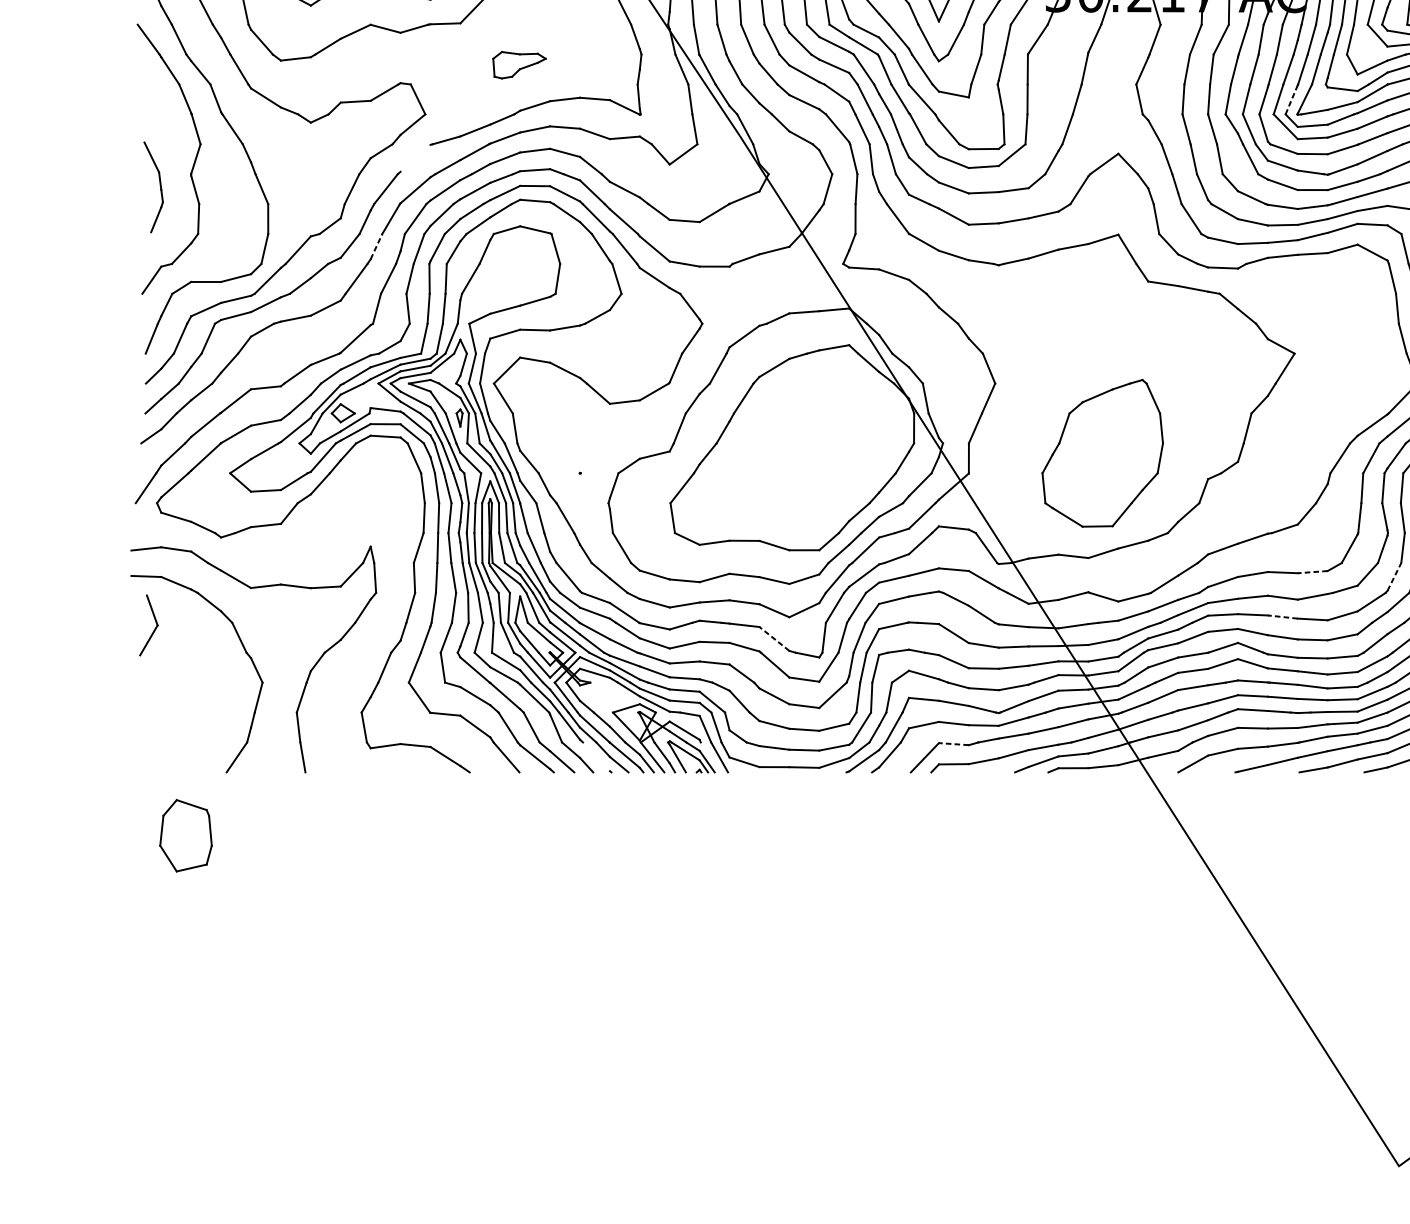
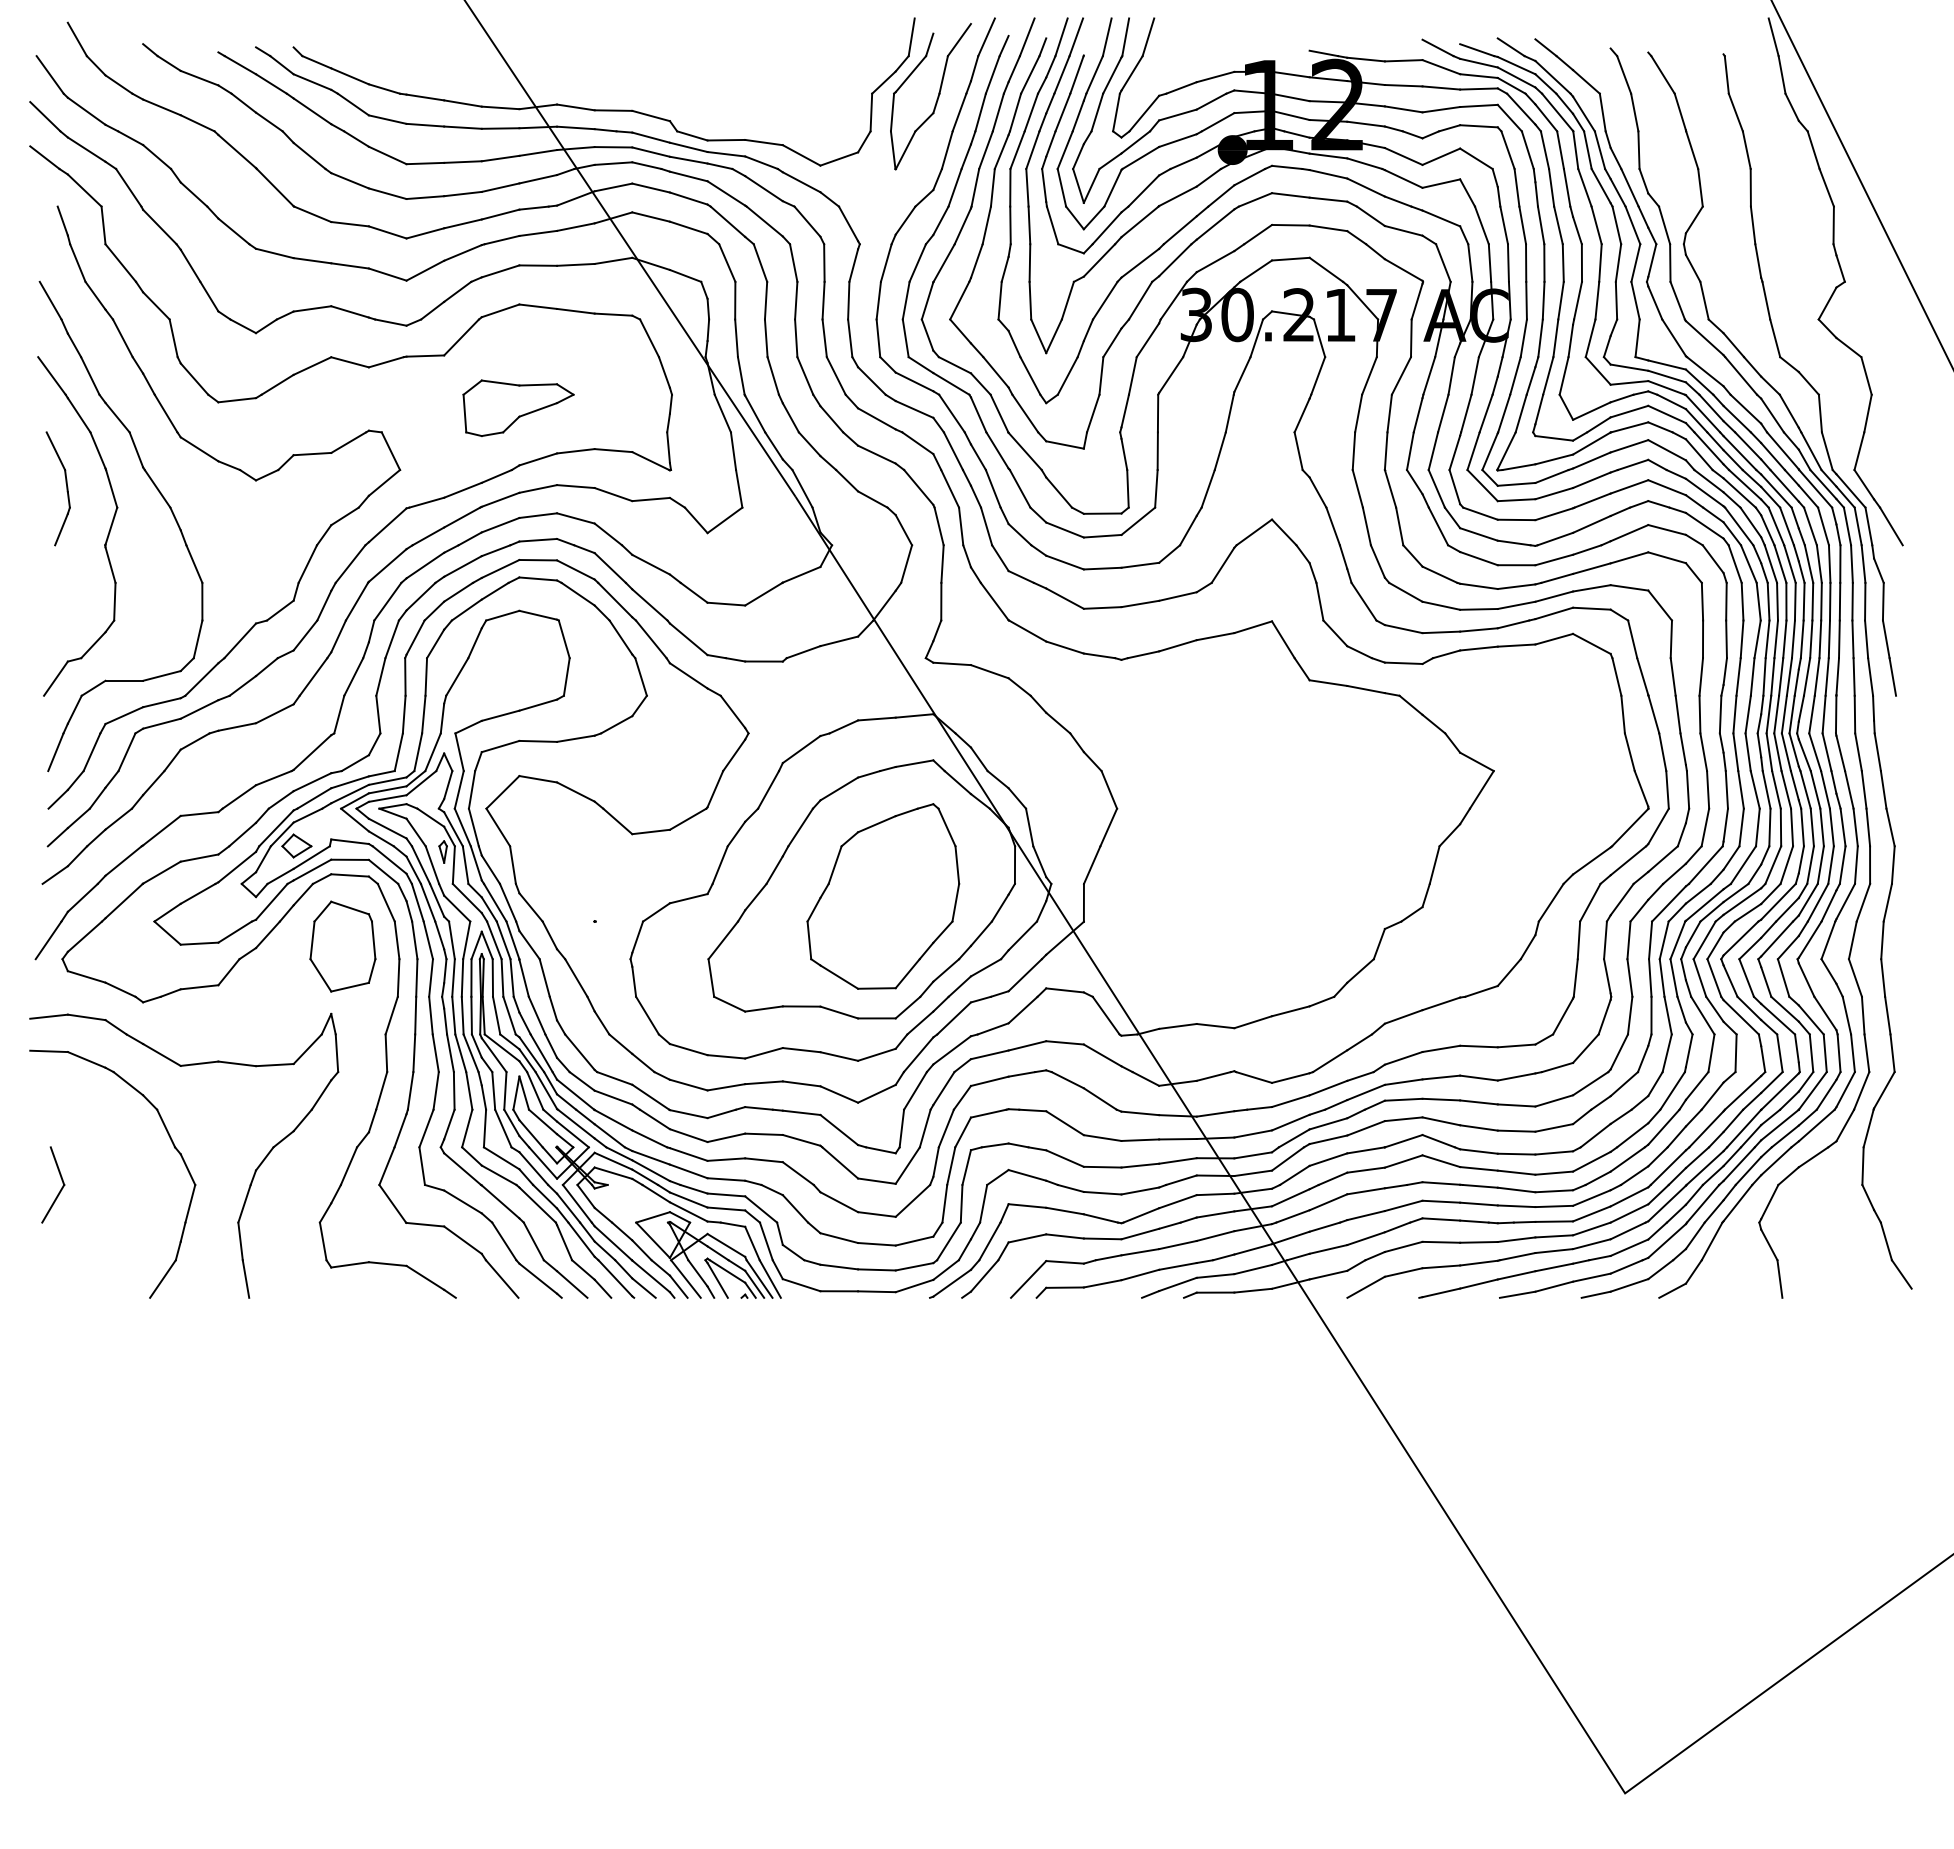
part: (519, 64) -> (518, 407), size x1.67
line: (1292, 99) -> (1490, 451), dashed -> solid
line: (415, 158) -> (387, 525), added
part: (160, 187) -> (66, 488), moved
line: (376, 245) -> (338, 635), dashed -> solid
part: (1102, 453) -> (883, 896), moved
line: (1312, 571) -> (1516, 1045), dashed -> solid
line: (1394, 576) -> (1619, 1051), dashed -> solid
line: (1282, 617) -> (1478, 1102), dashed -> solid
part: (153, 629) -> (59, 1190), moved
line: (773, 638) -> (838, 1129), dashed -> solid
line: (954, 744) -> (1065, 1262), dashed -> solid
line: (596, 756) -> (615, 1278), added
line: (711, 756) -> (759, 1278), added
part: (185, 835) -> (342, 946), moved

